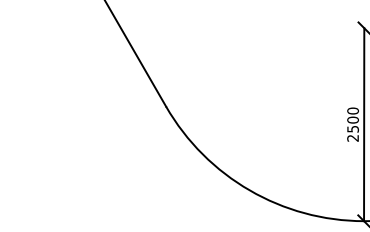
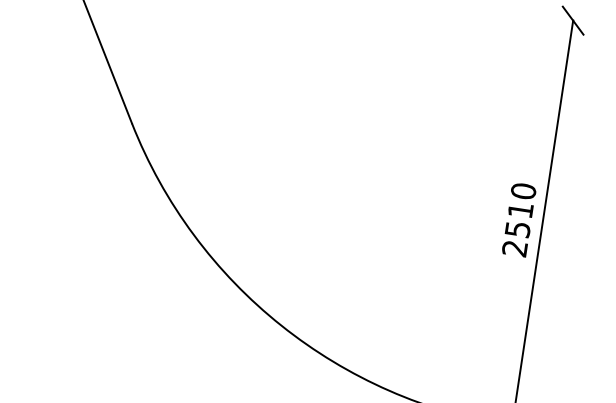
text: (352, 119) -> (519, 208), 2500 -> 2510

